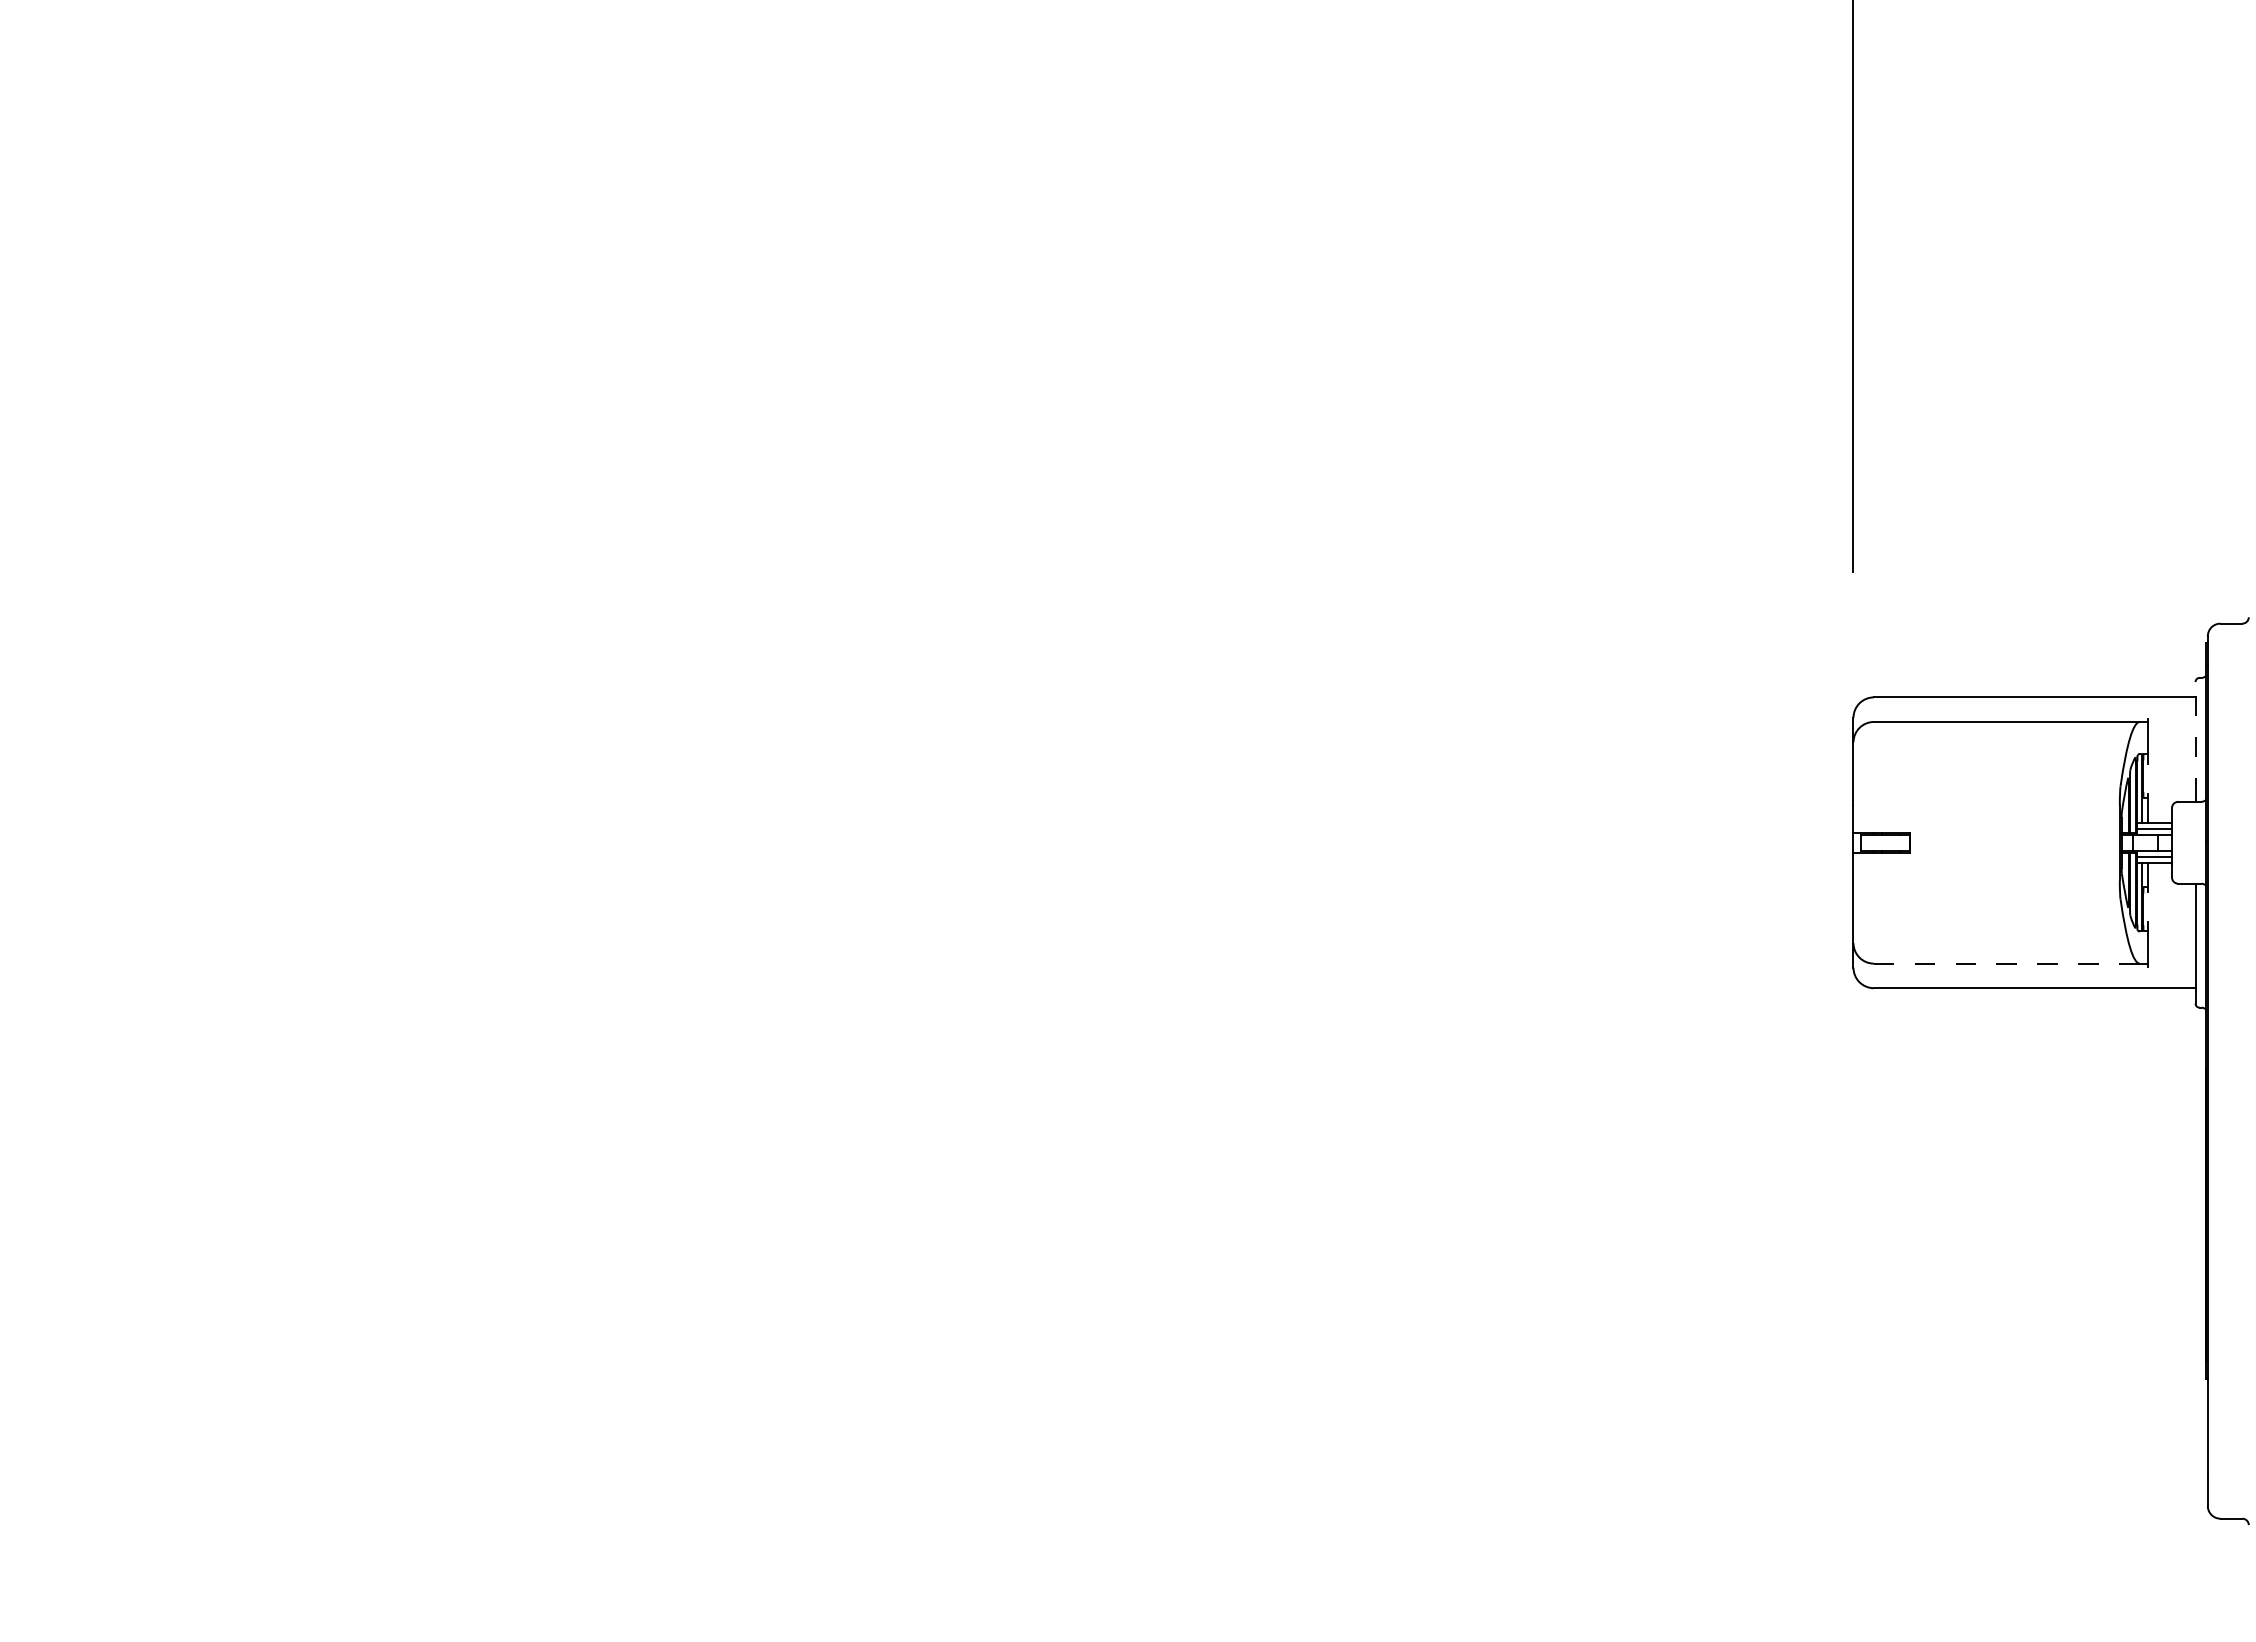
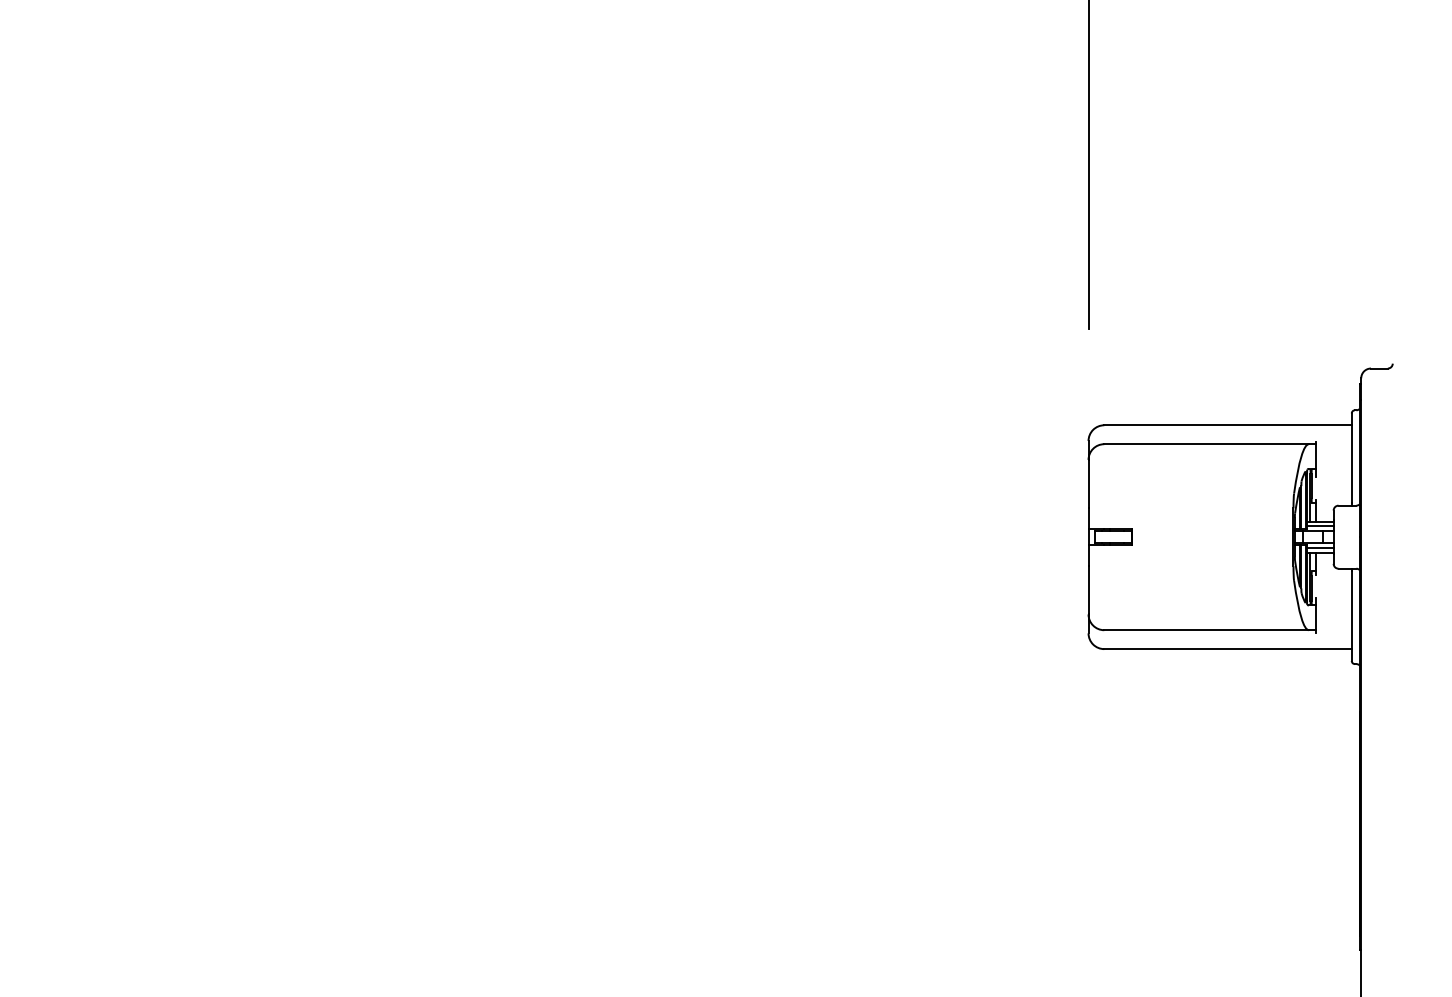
line: (2195, 739) -> (1351, 457), dashed -> solid
line: (2006, 963) -> (1206, 630), dashed -> solid

